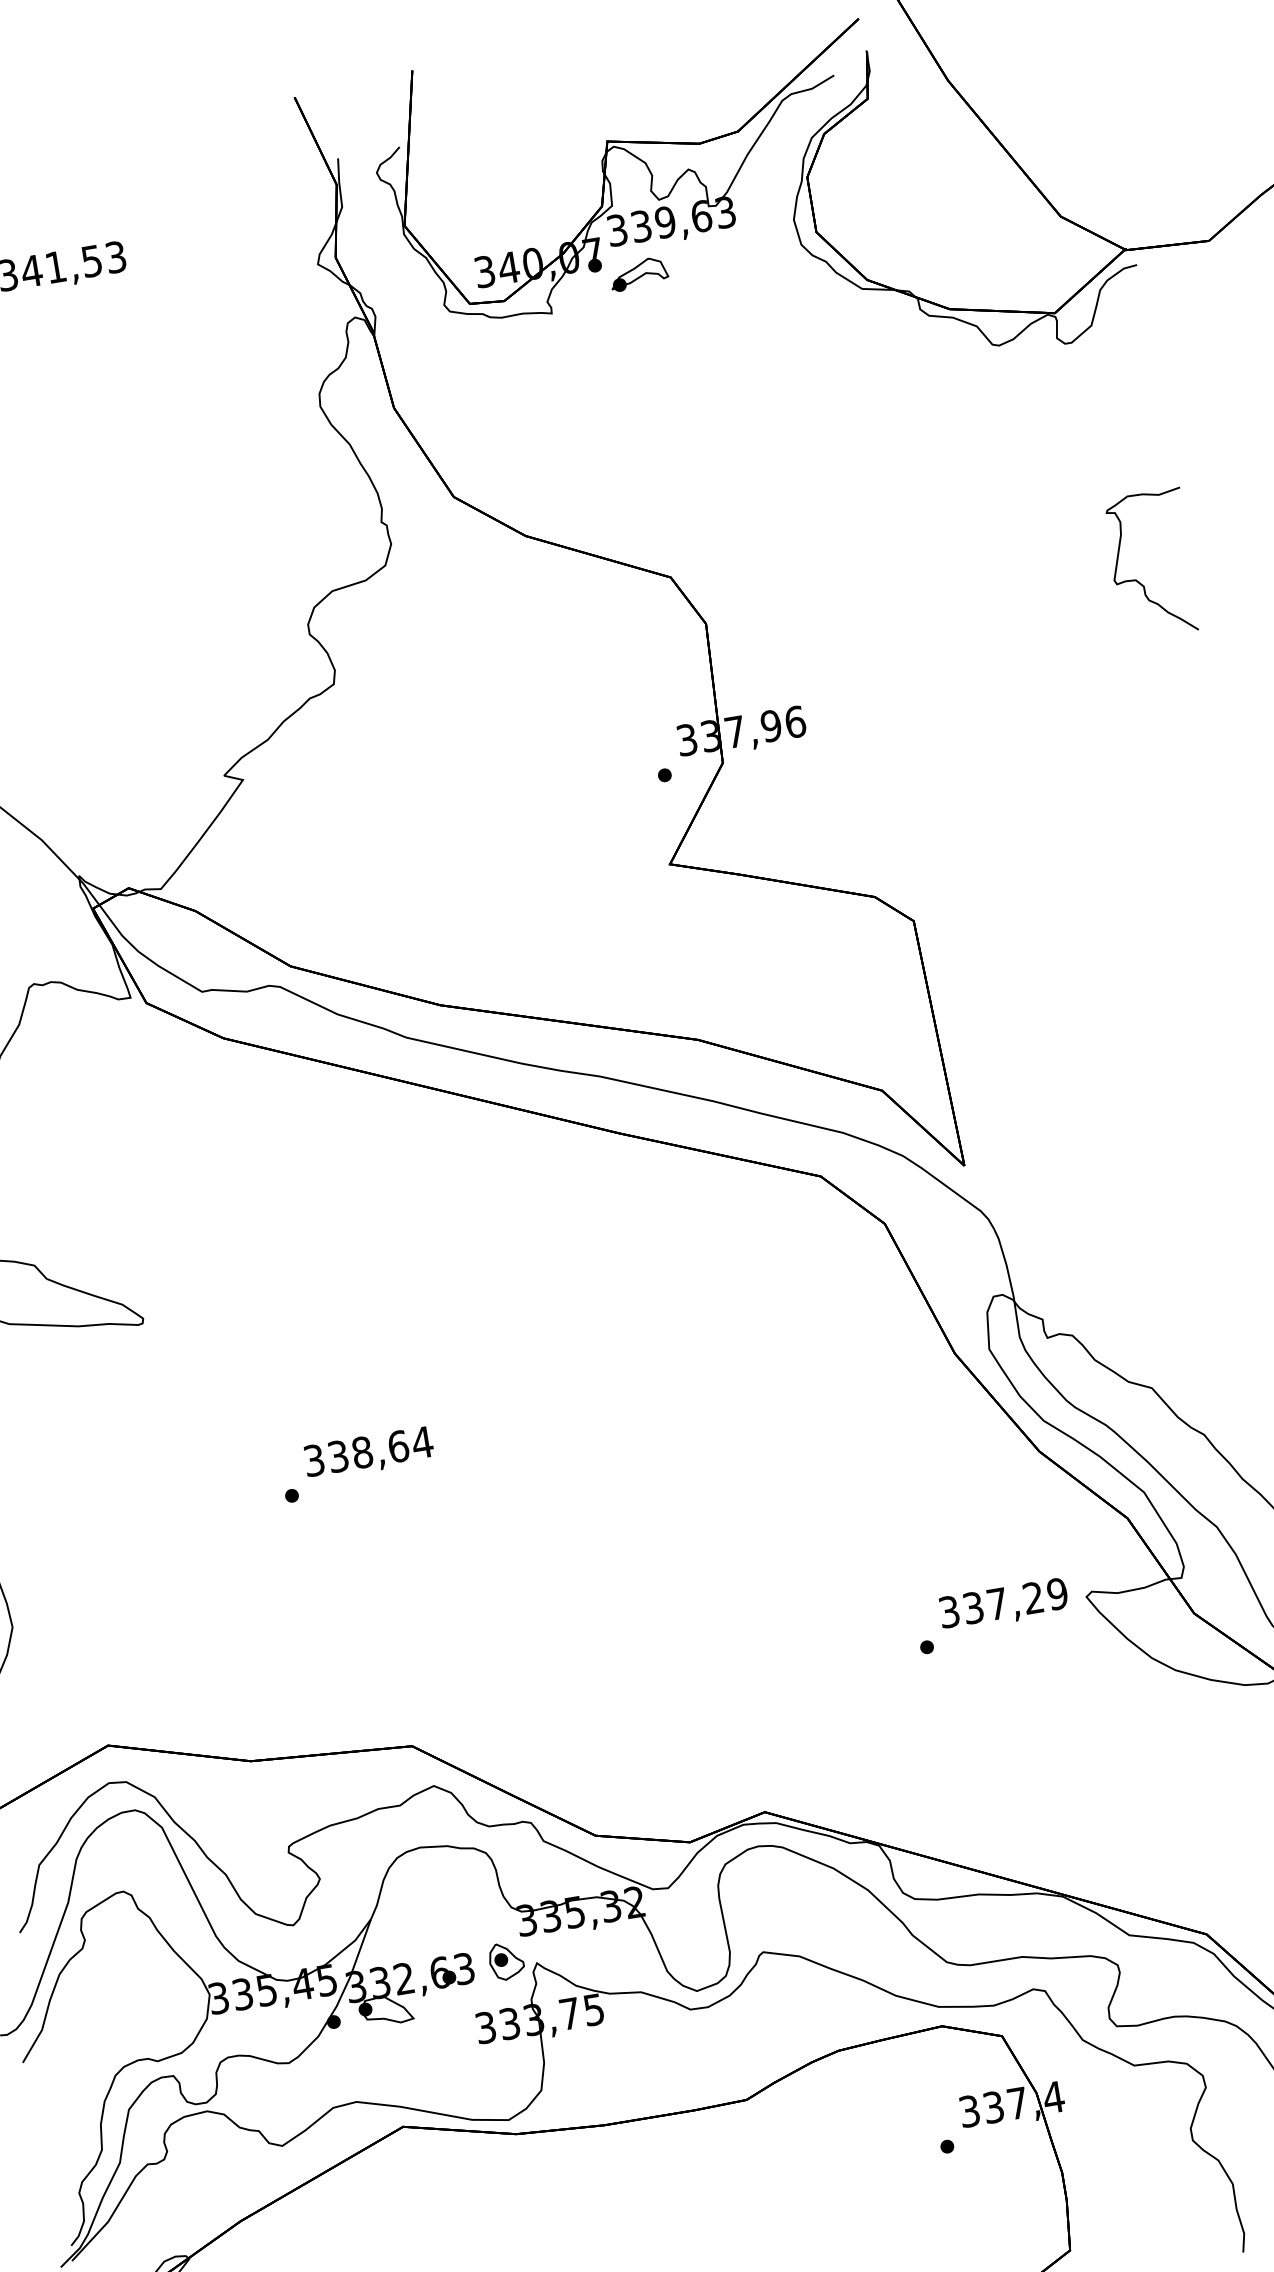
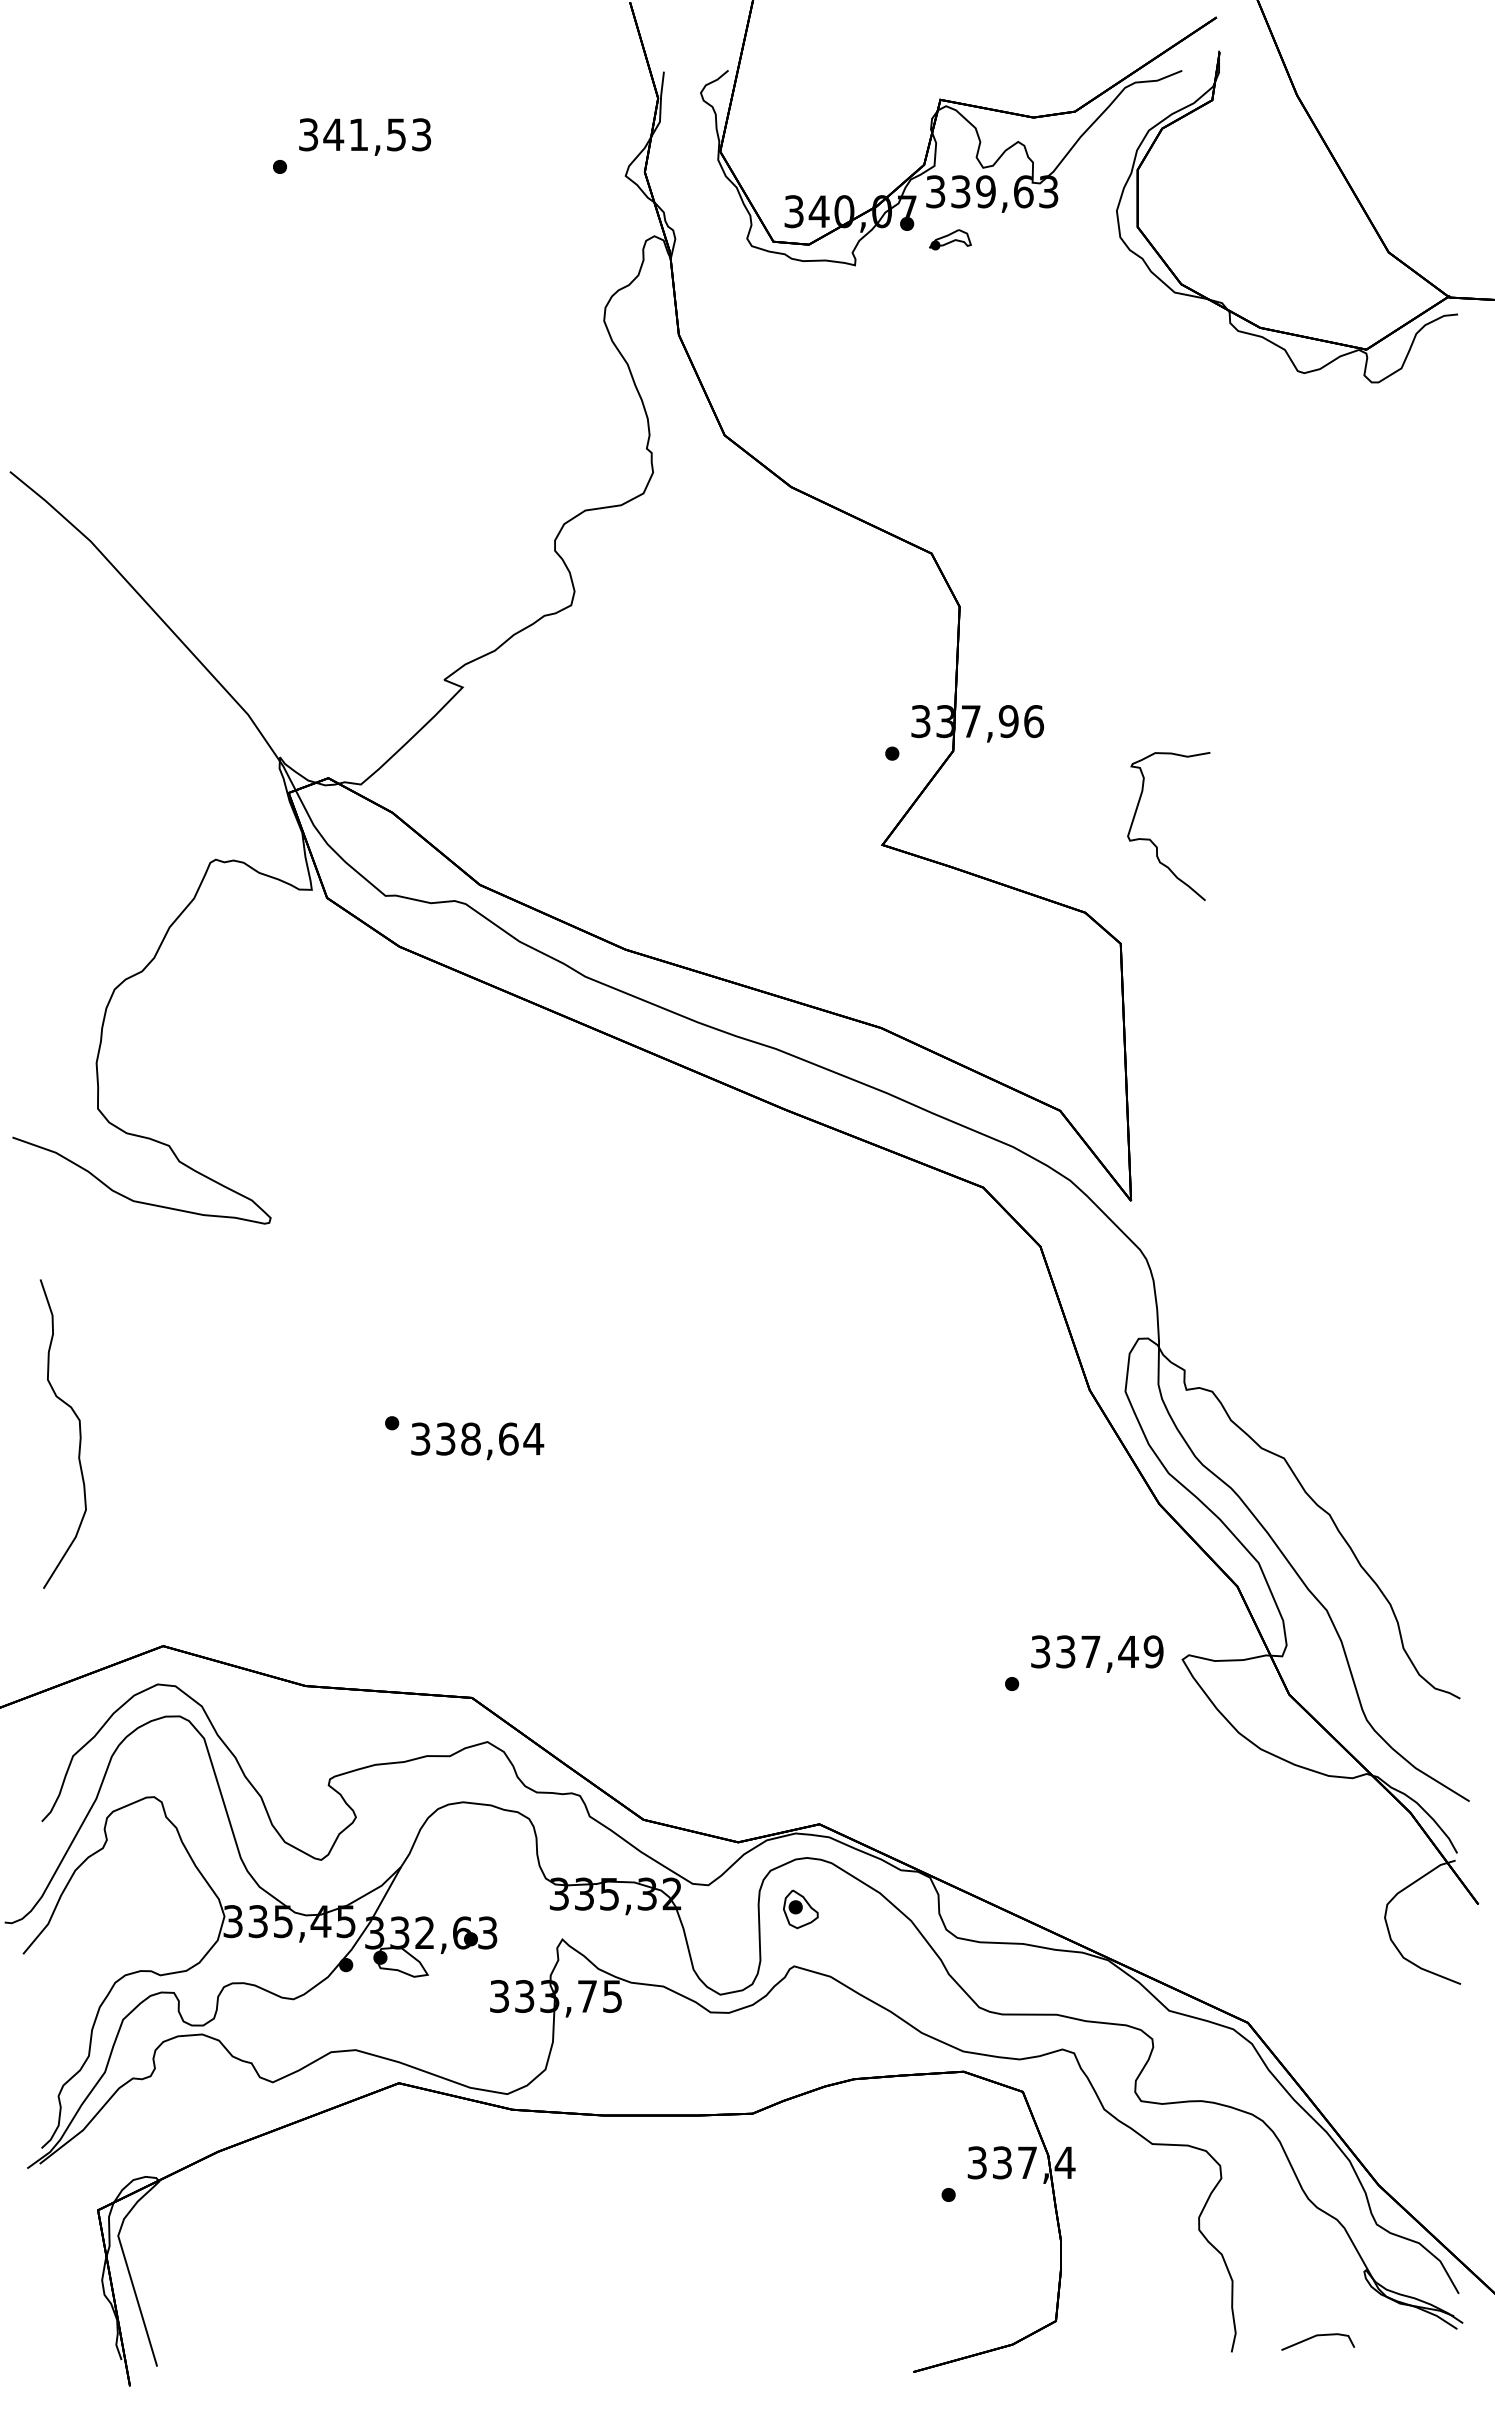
part: (639, 273) -> (950, 239), size x0.7
curve: (1138, 581) -> (1152, 841), moved
text: (369, 1453) -> (477, 1441), moved
text: (1033, 1597) -> (1128, 1651), 337,29 -> 337,49
part: (506, 1961) -> (800, 1909), moved

